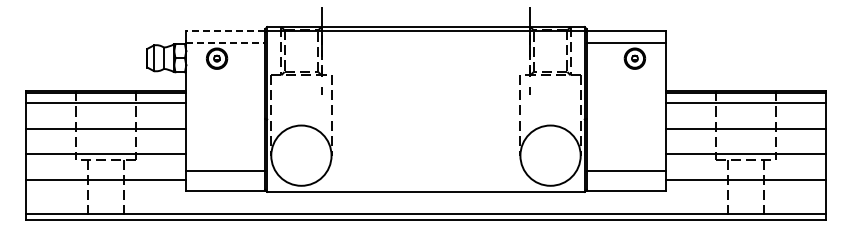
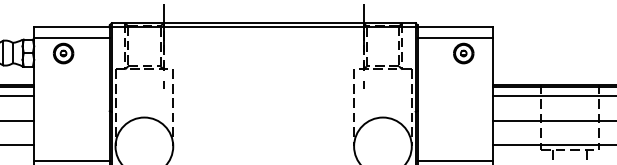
line: (225, 30) -> (71, 26), dashed -> solid
line: (226, 42) -> (72, 38), dashed -> solid

